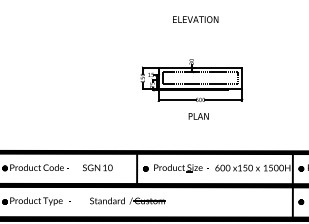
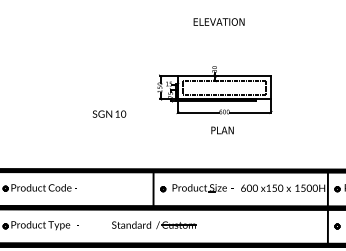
text: (97, 167) -> (109, 113), moved
part: (127, 200) -> (153, 224), moved

